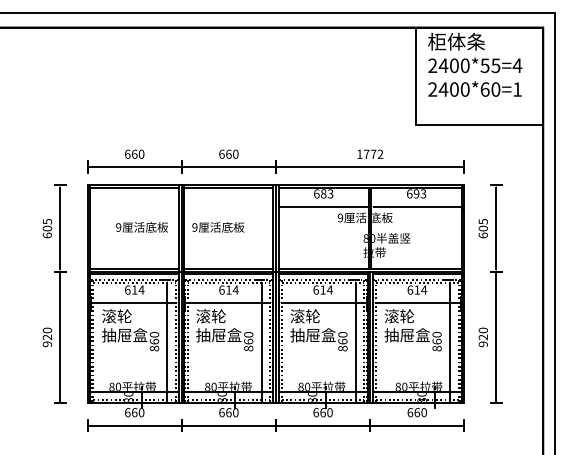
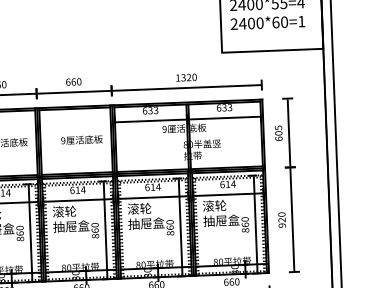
text: (373, 153) -> (188, 76), 1772 -> 1320
text: (323, 193) -> (150, 110), 683 -> 633
text: (416, 193) -> (224, 107), 693 -> 633
text: (218, 227) -> (82, 140), moved

